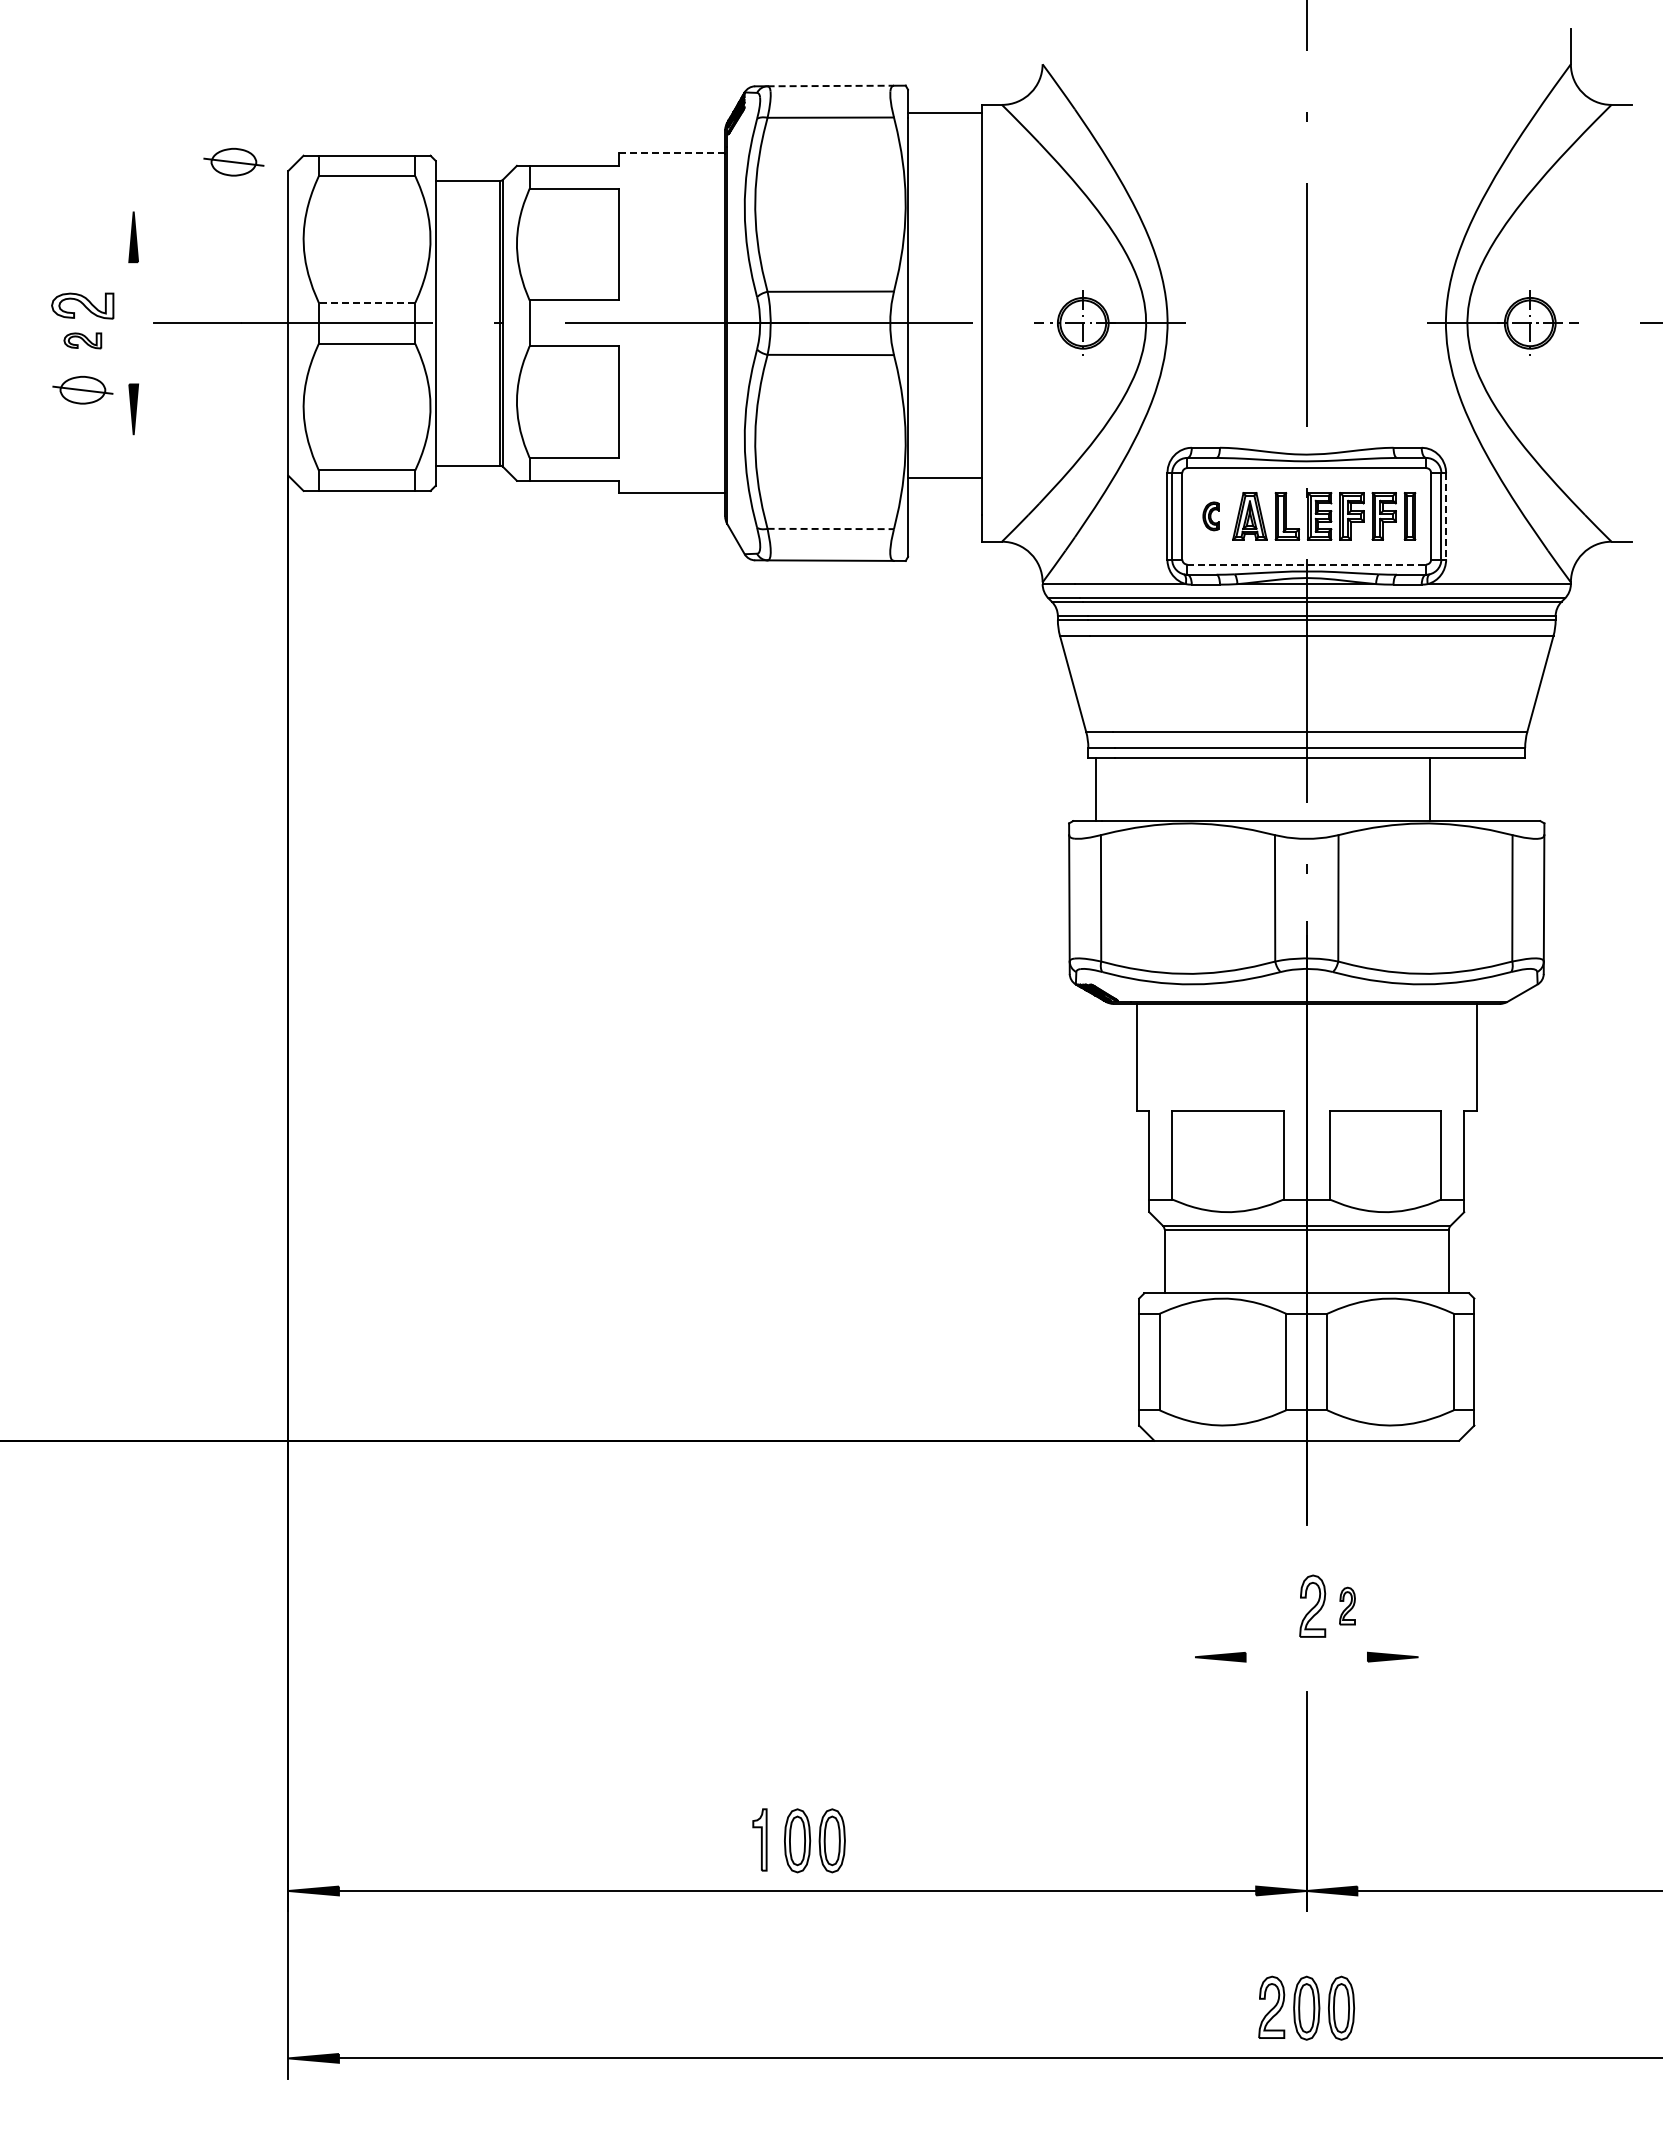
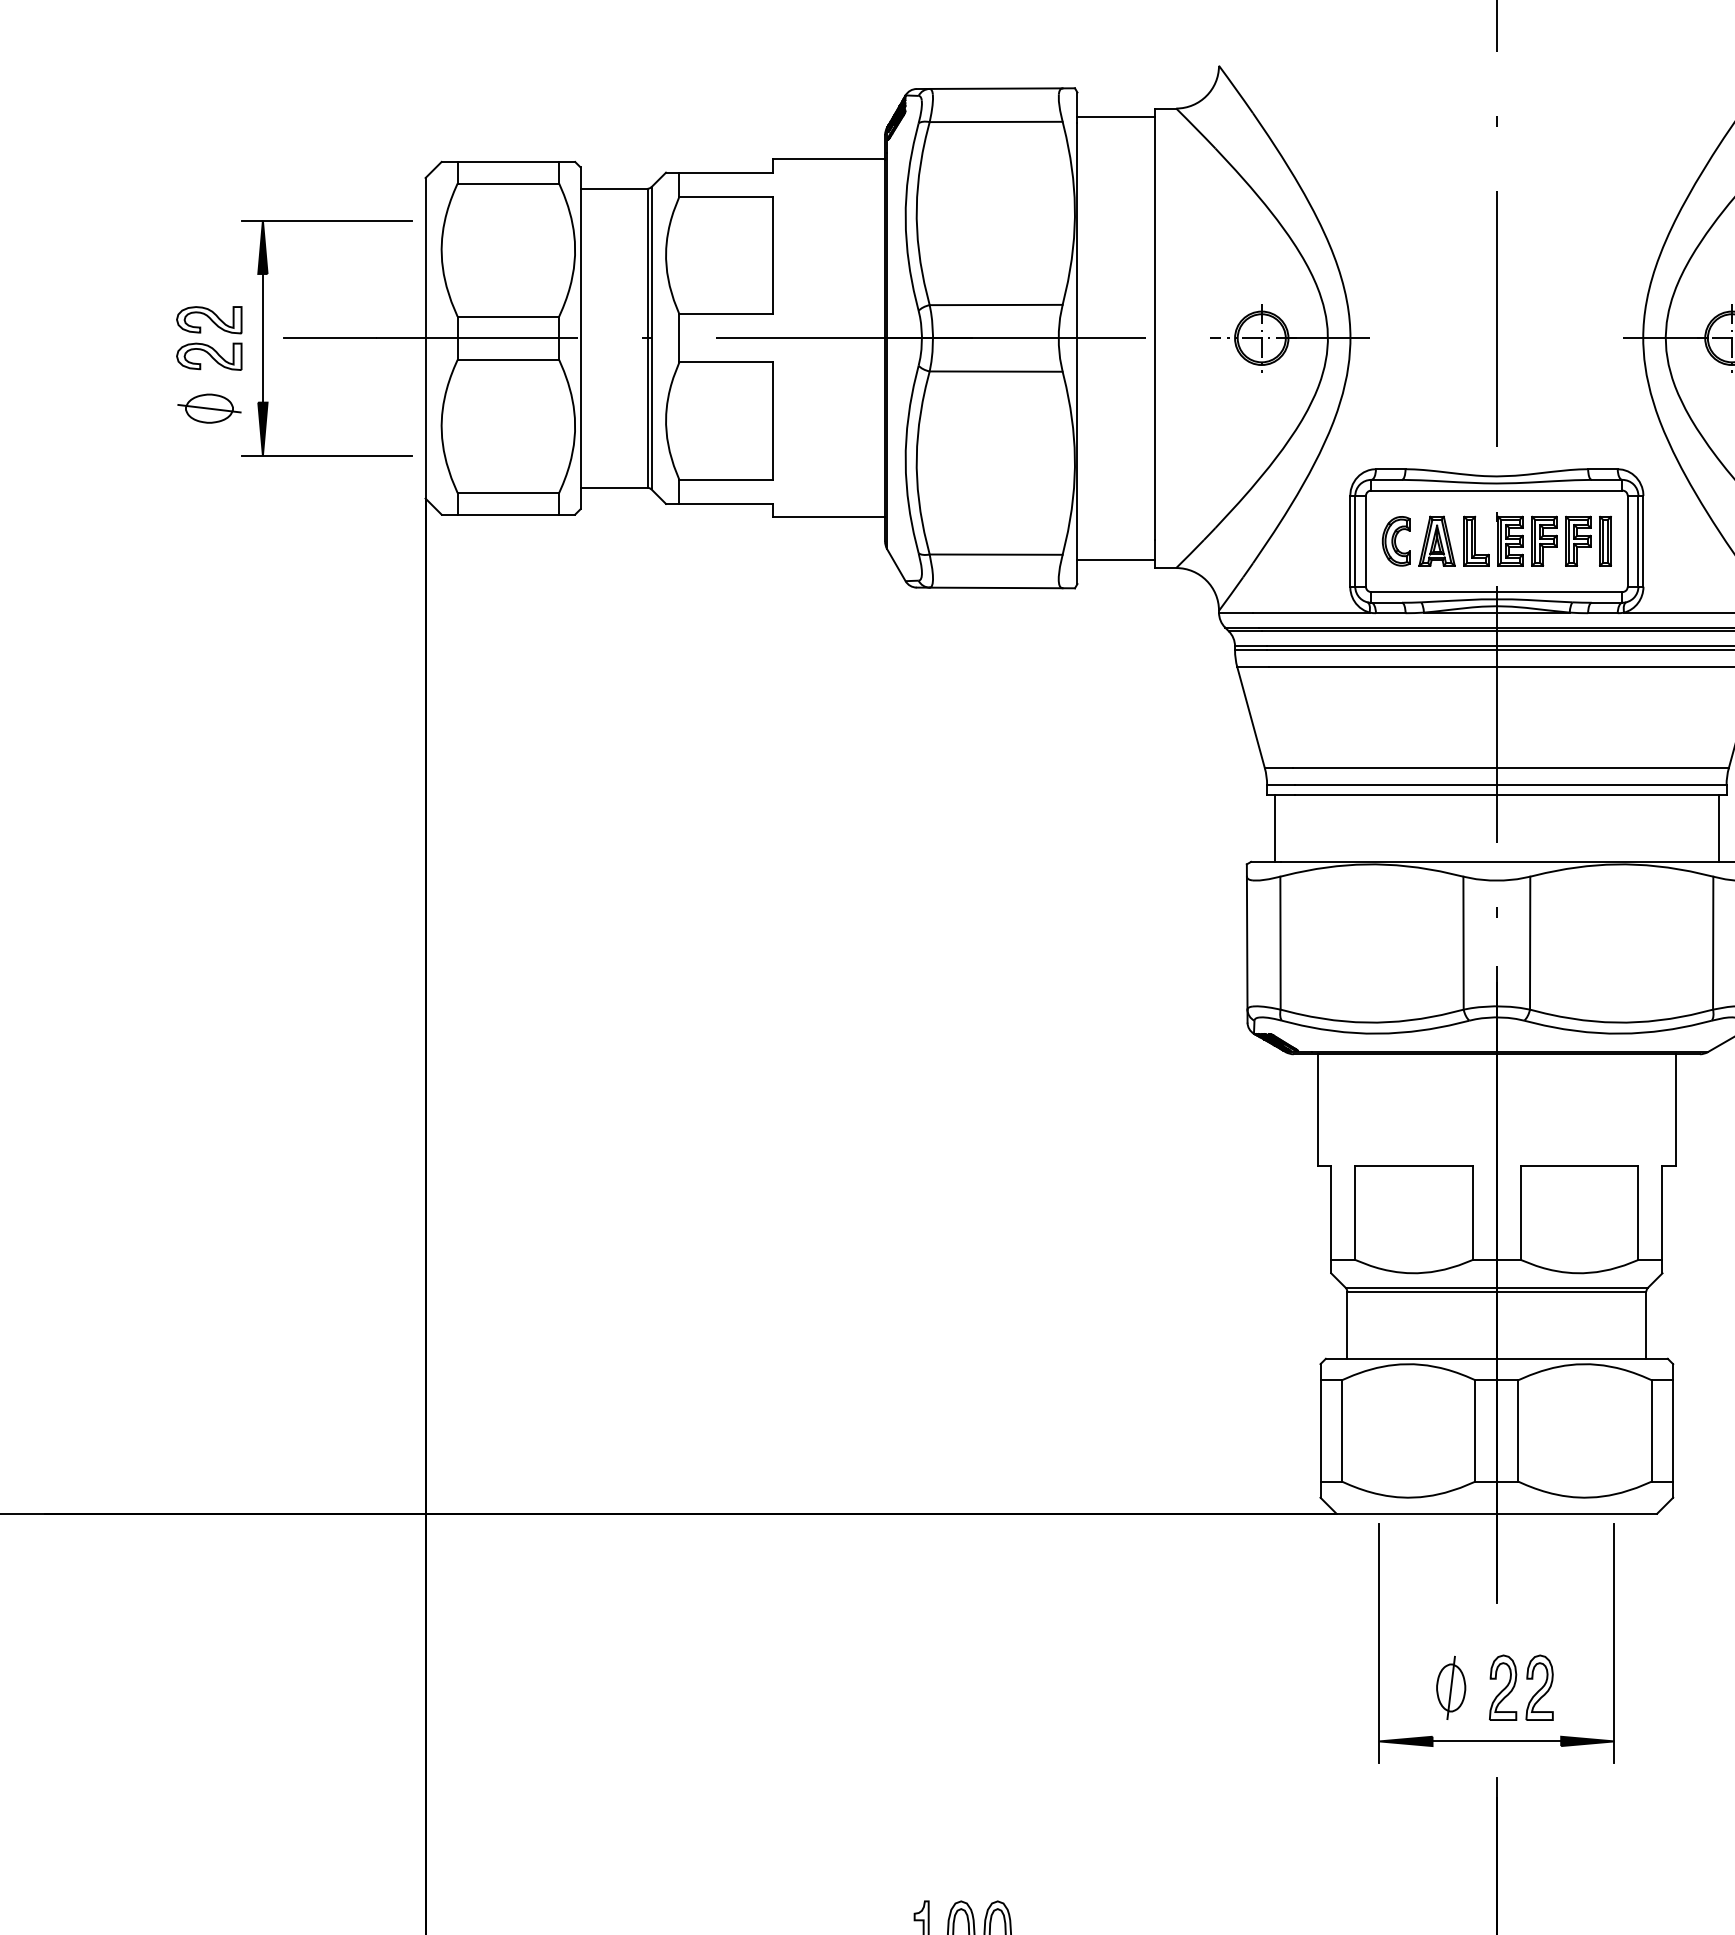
line: (831, 86) -> (996, 89), dashed -> solid
line: (671, 153) -> (828, 159), dashed -> solid
part: (233, 162) -> (367, 169), removed
line: (194, 211) -> (326, 220), added
line: (366, 302) -> (507, 316), dashed -> solid
line: (133, 323) -> (262, 338), added
part: (82, 340) -> (209, 356), size x1.67
line: (194, 435) -> (326, 456), added
line: (944, 478) -> (1115, 560), moved
part: (1210, 516) -> (1395, 541), size x1.67
line: (1446, 516) -> (1643, 541), dashed -> solid
line: (831, 529) -> (996, 555), dashed -> solid
line: (1307, 564) -> (1497, 591), dashed -> solid
line: (1429, 789) -> (1718, 828), moved
line: (1195, 1563) -> (1379, 1642), added
line: (1418, 1563) -> (1614, 1642), added
part: (1347, 1605) -> (1539, 1687), size x1.67
part: (1263, 1606) -> (1451, 1688), added
line: (1306, 1657) -> (1496, 1741), added

